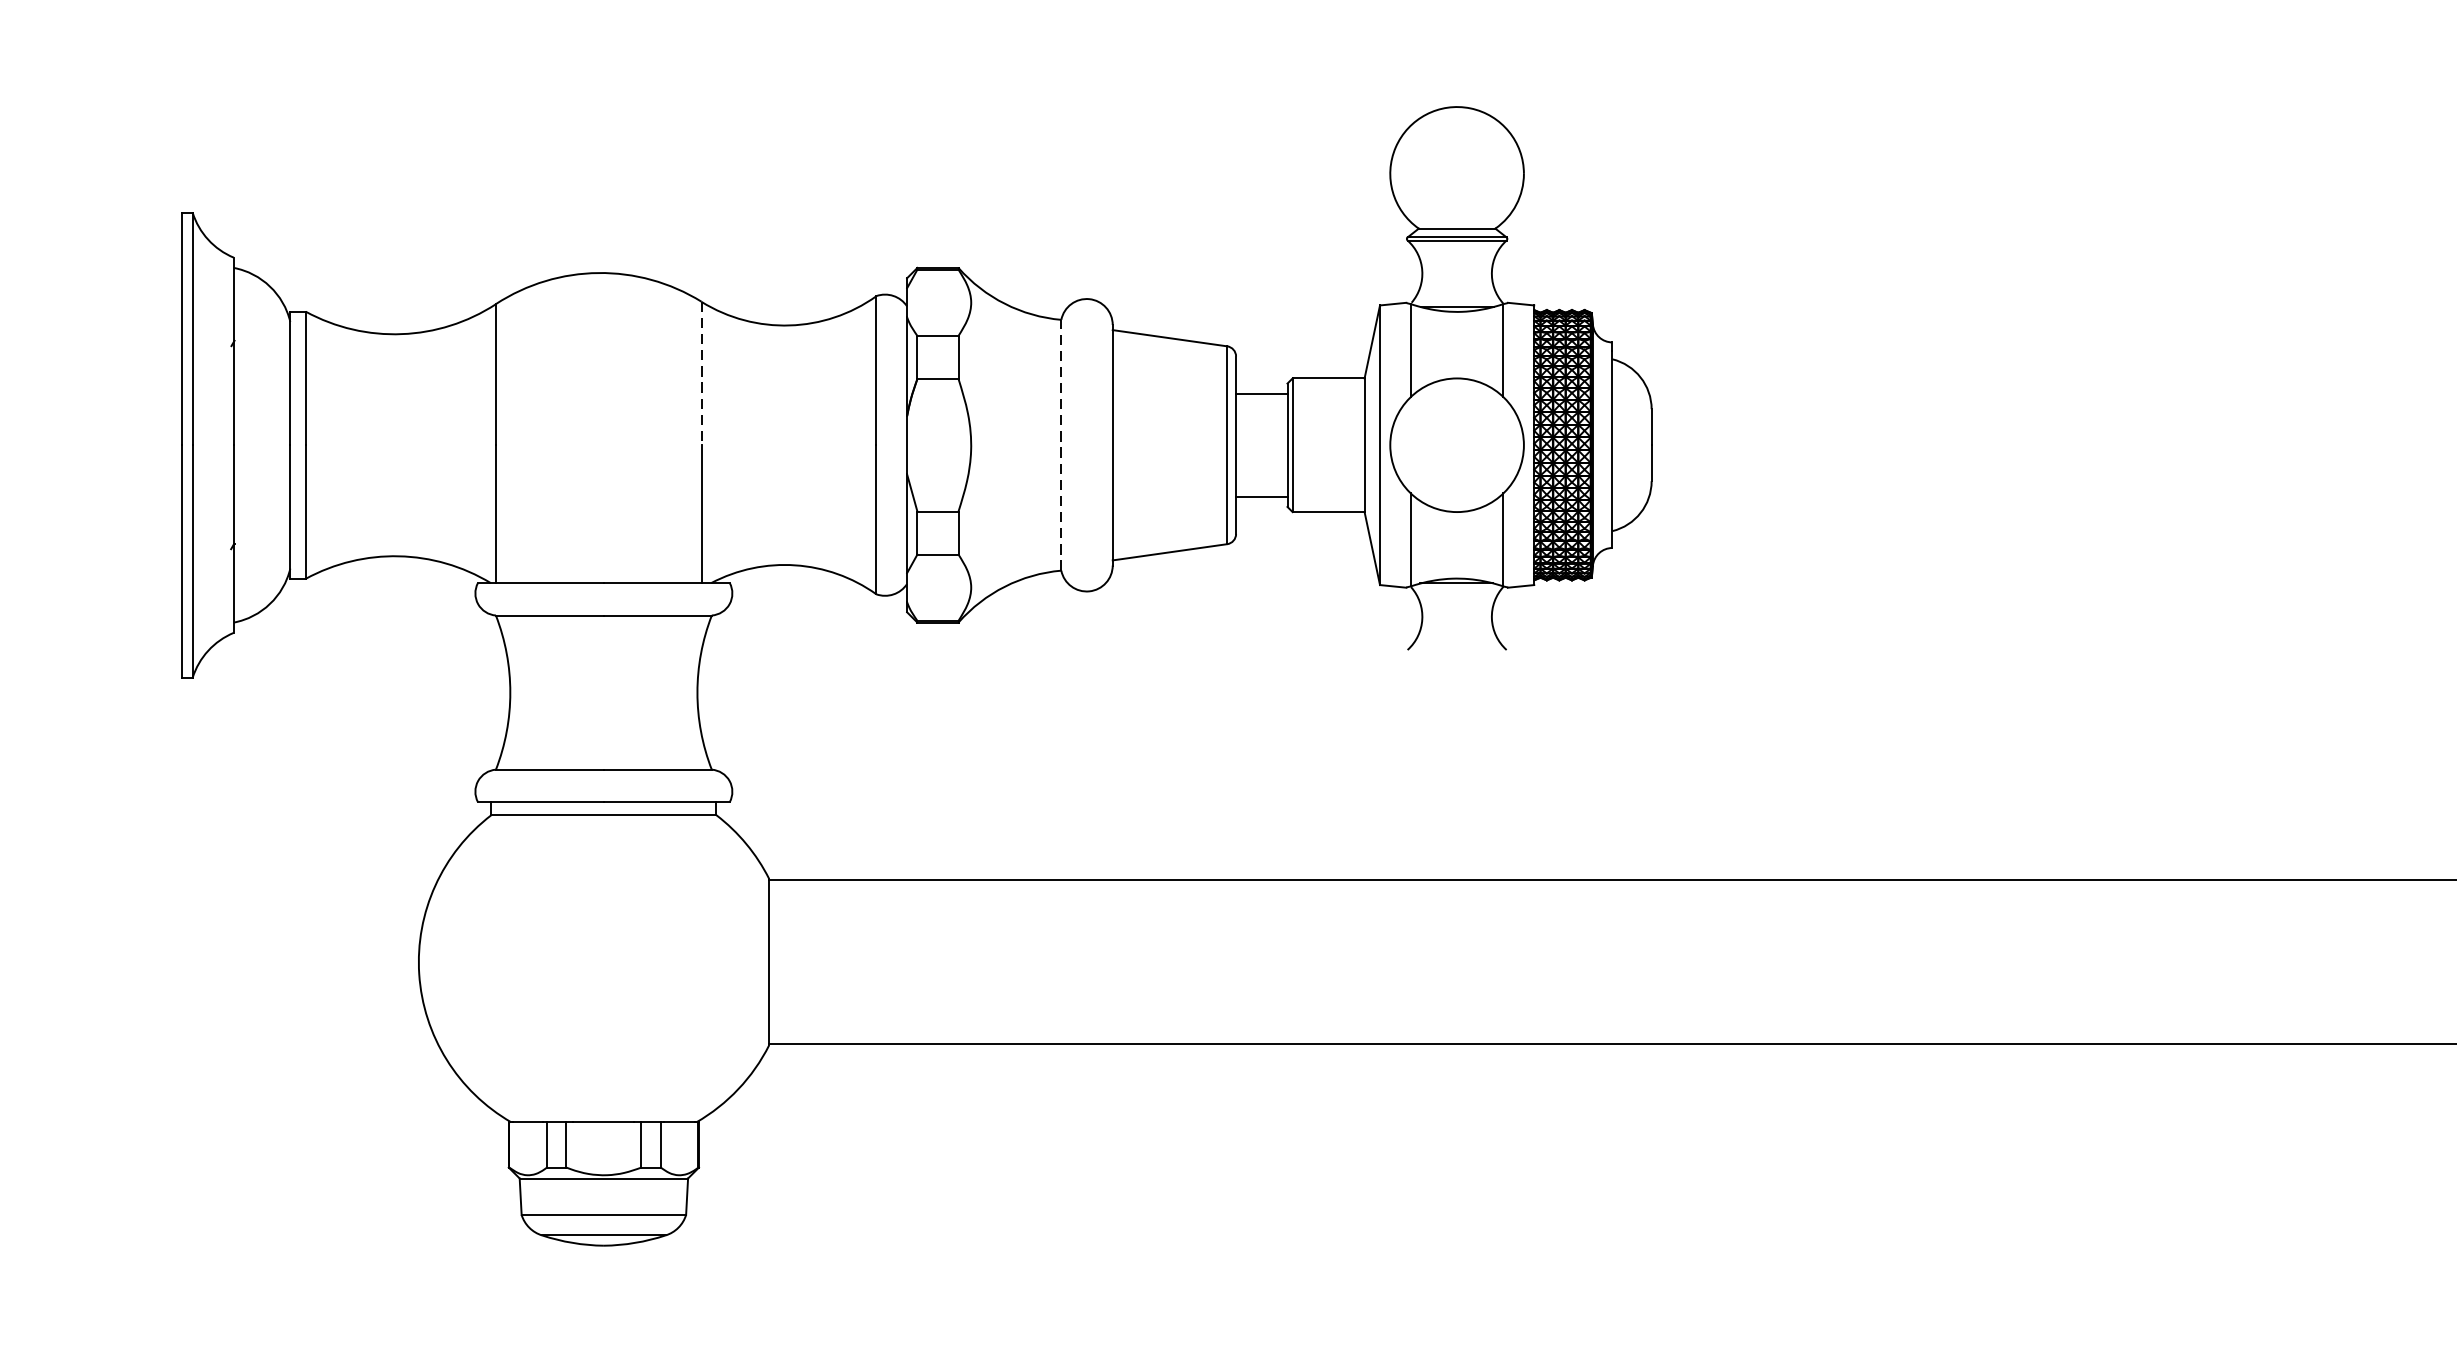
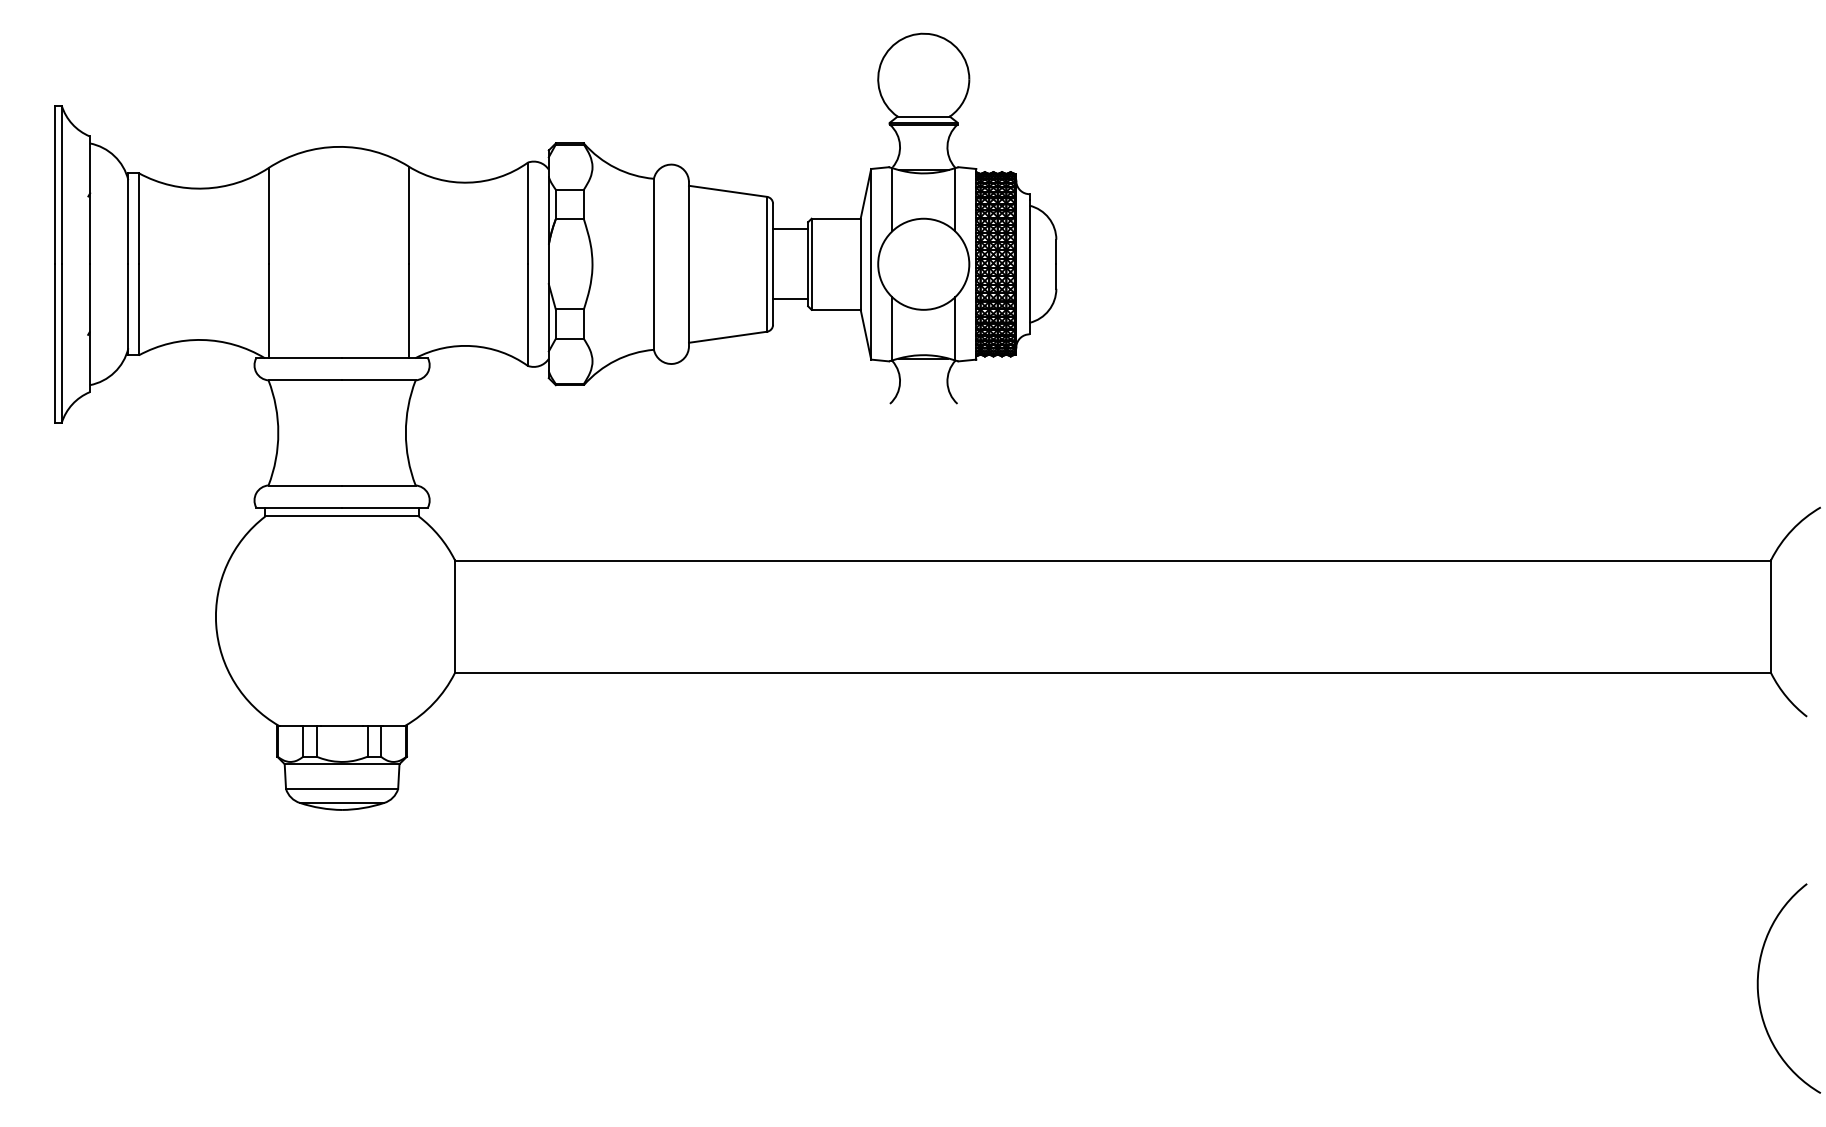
line: (701, 373) -> (408, 215), dashed -> solid
line: (1060, 444) -> (653, 263), dashed -> solid

